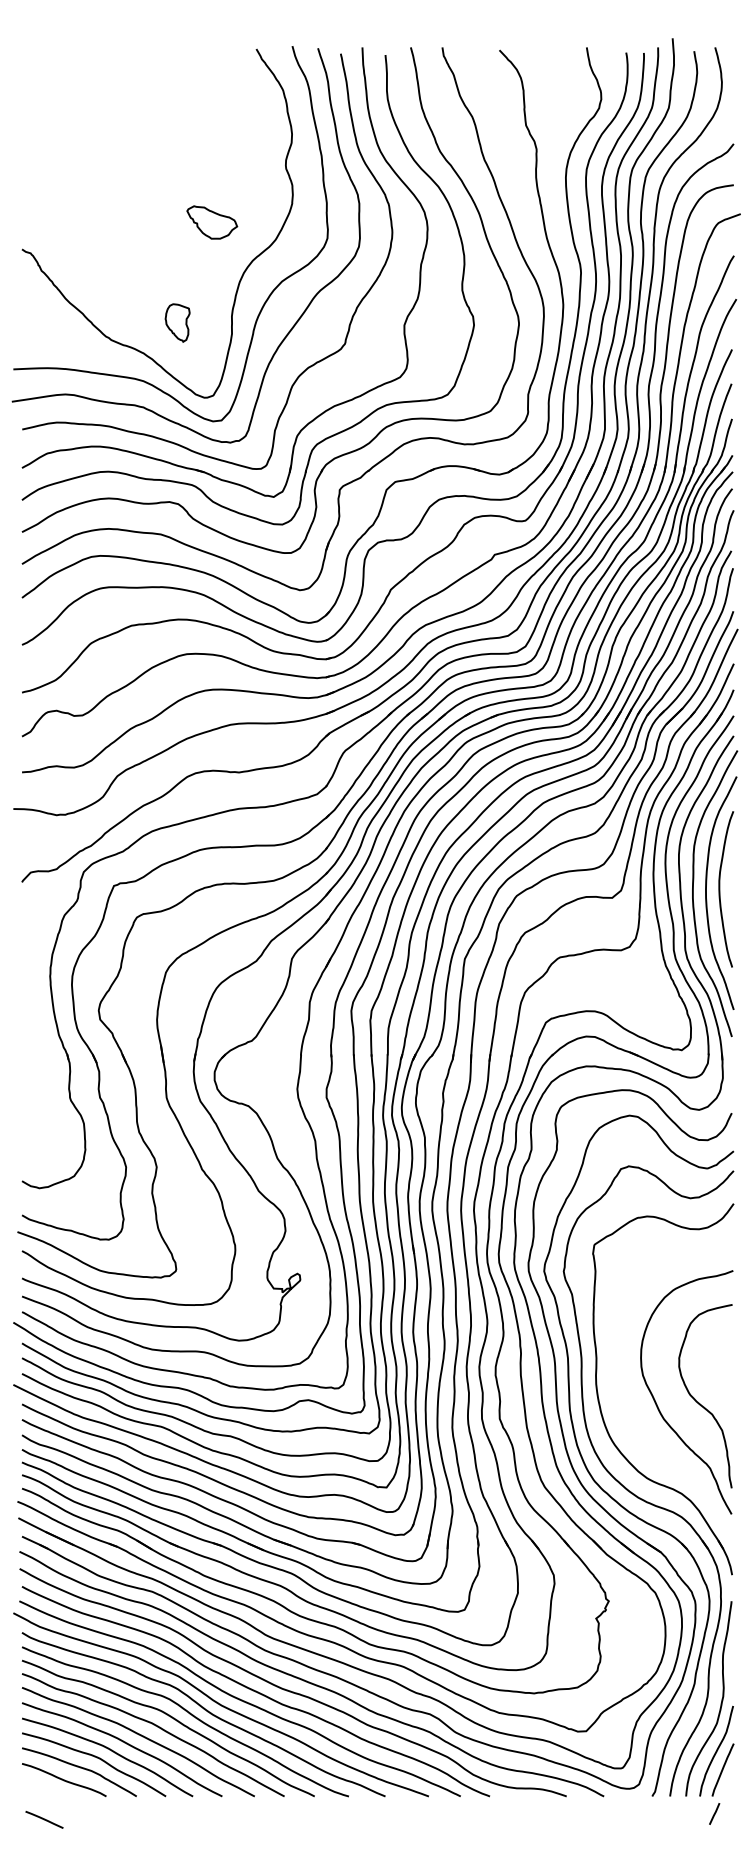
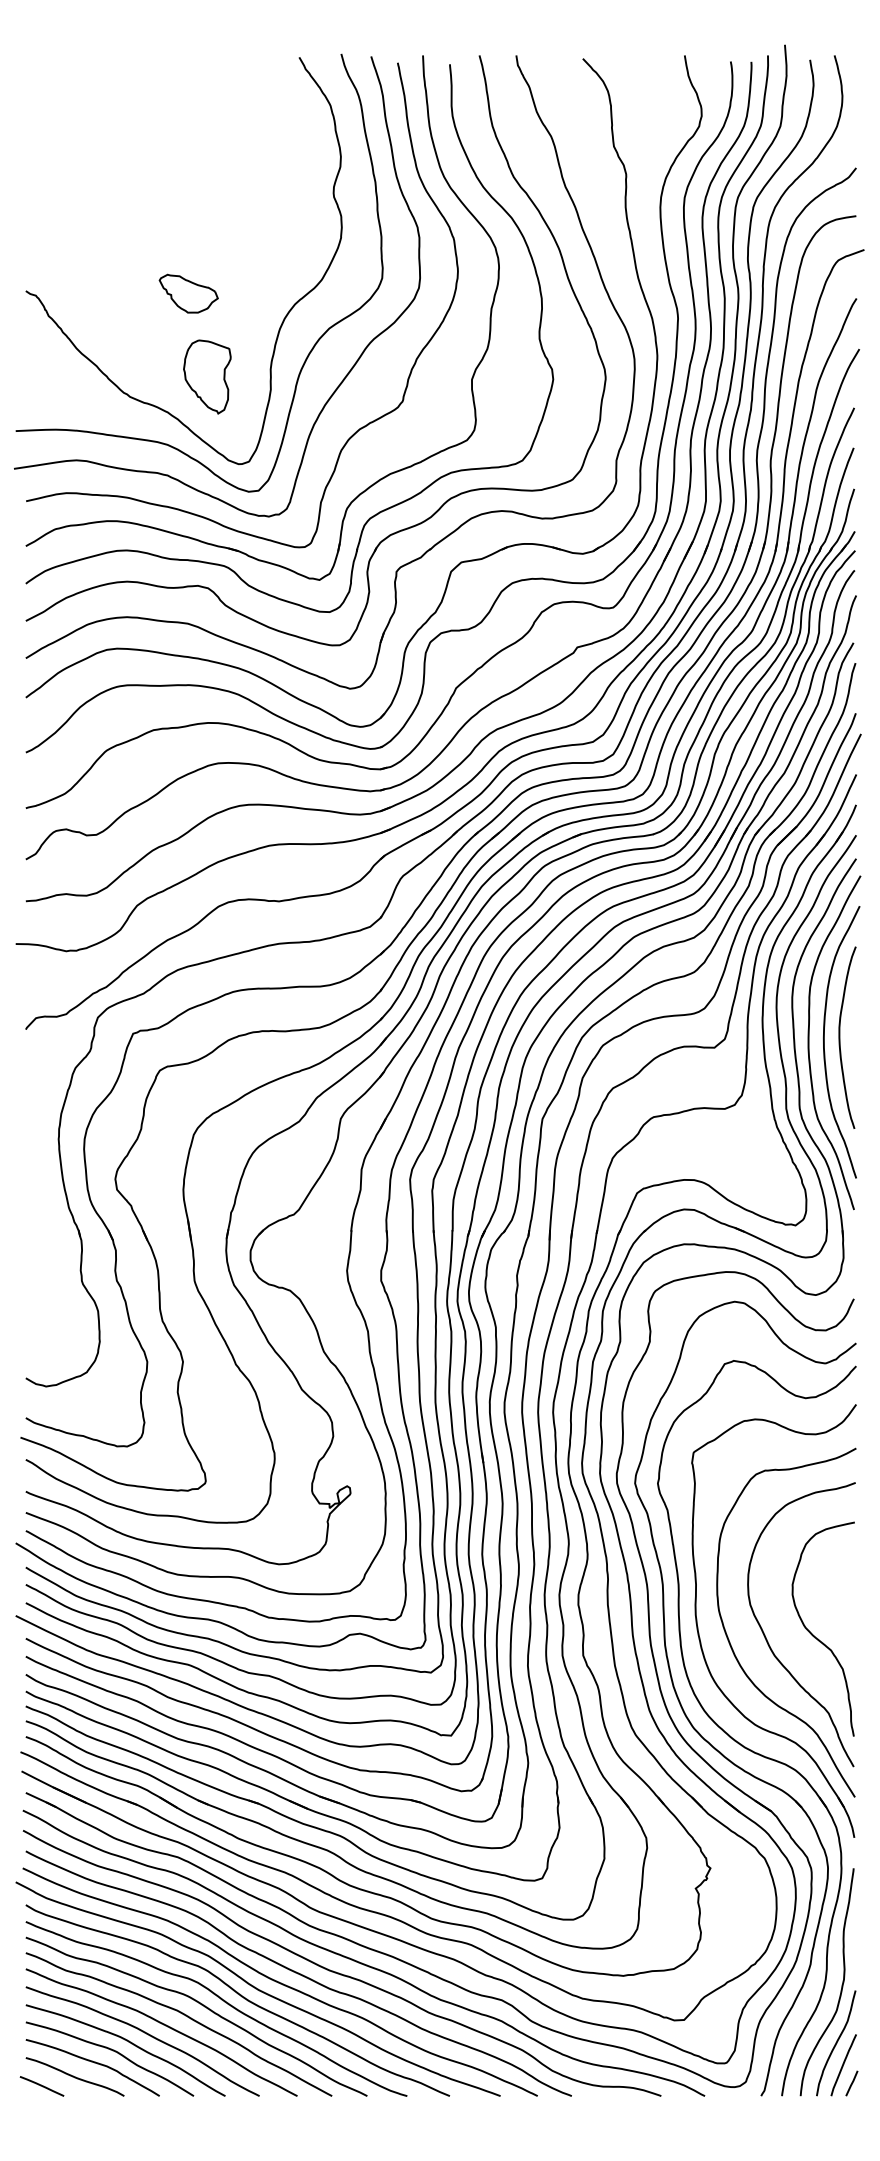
part: (212, 222) -> (188, 293), moved
part: (177, 322) -> (207, 376), size x1.67
curve: (626, 1409) -> (731, 1644), added
line: (714, 1813) -> (851, 2083), moved
line: (44, 1819) -> (41, 2086), moved

